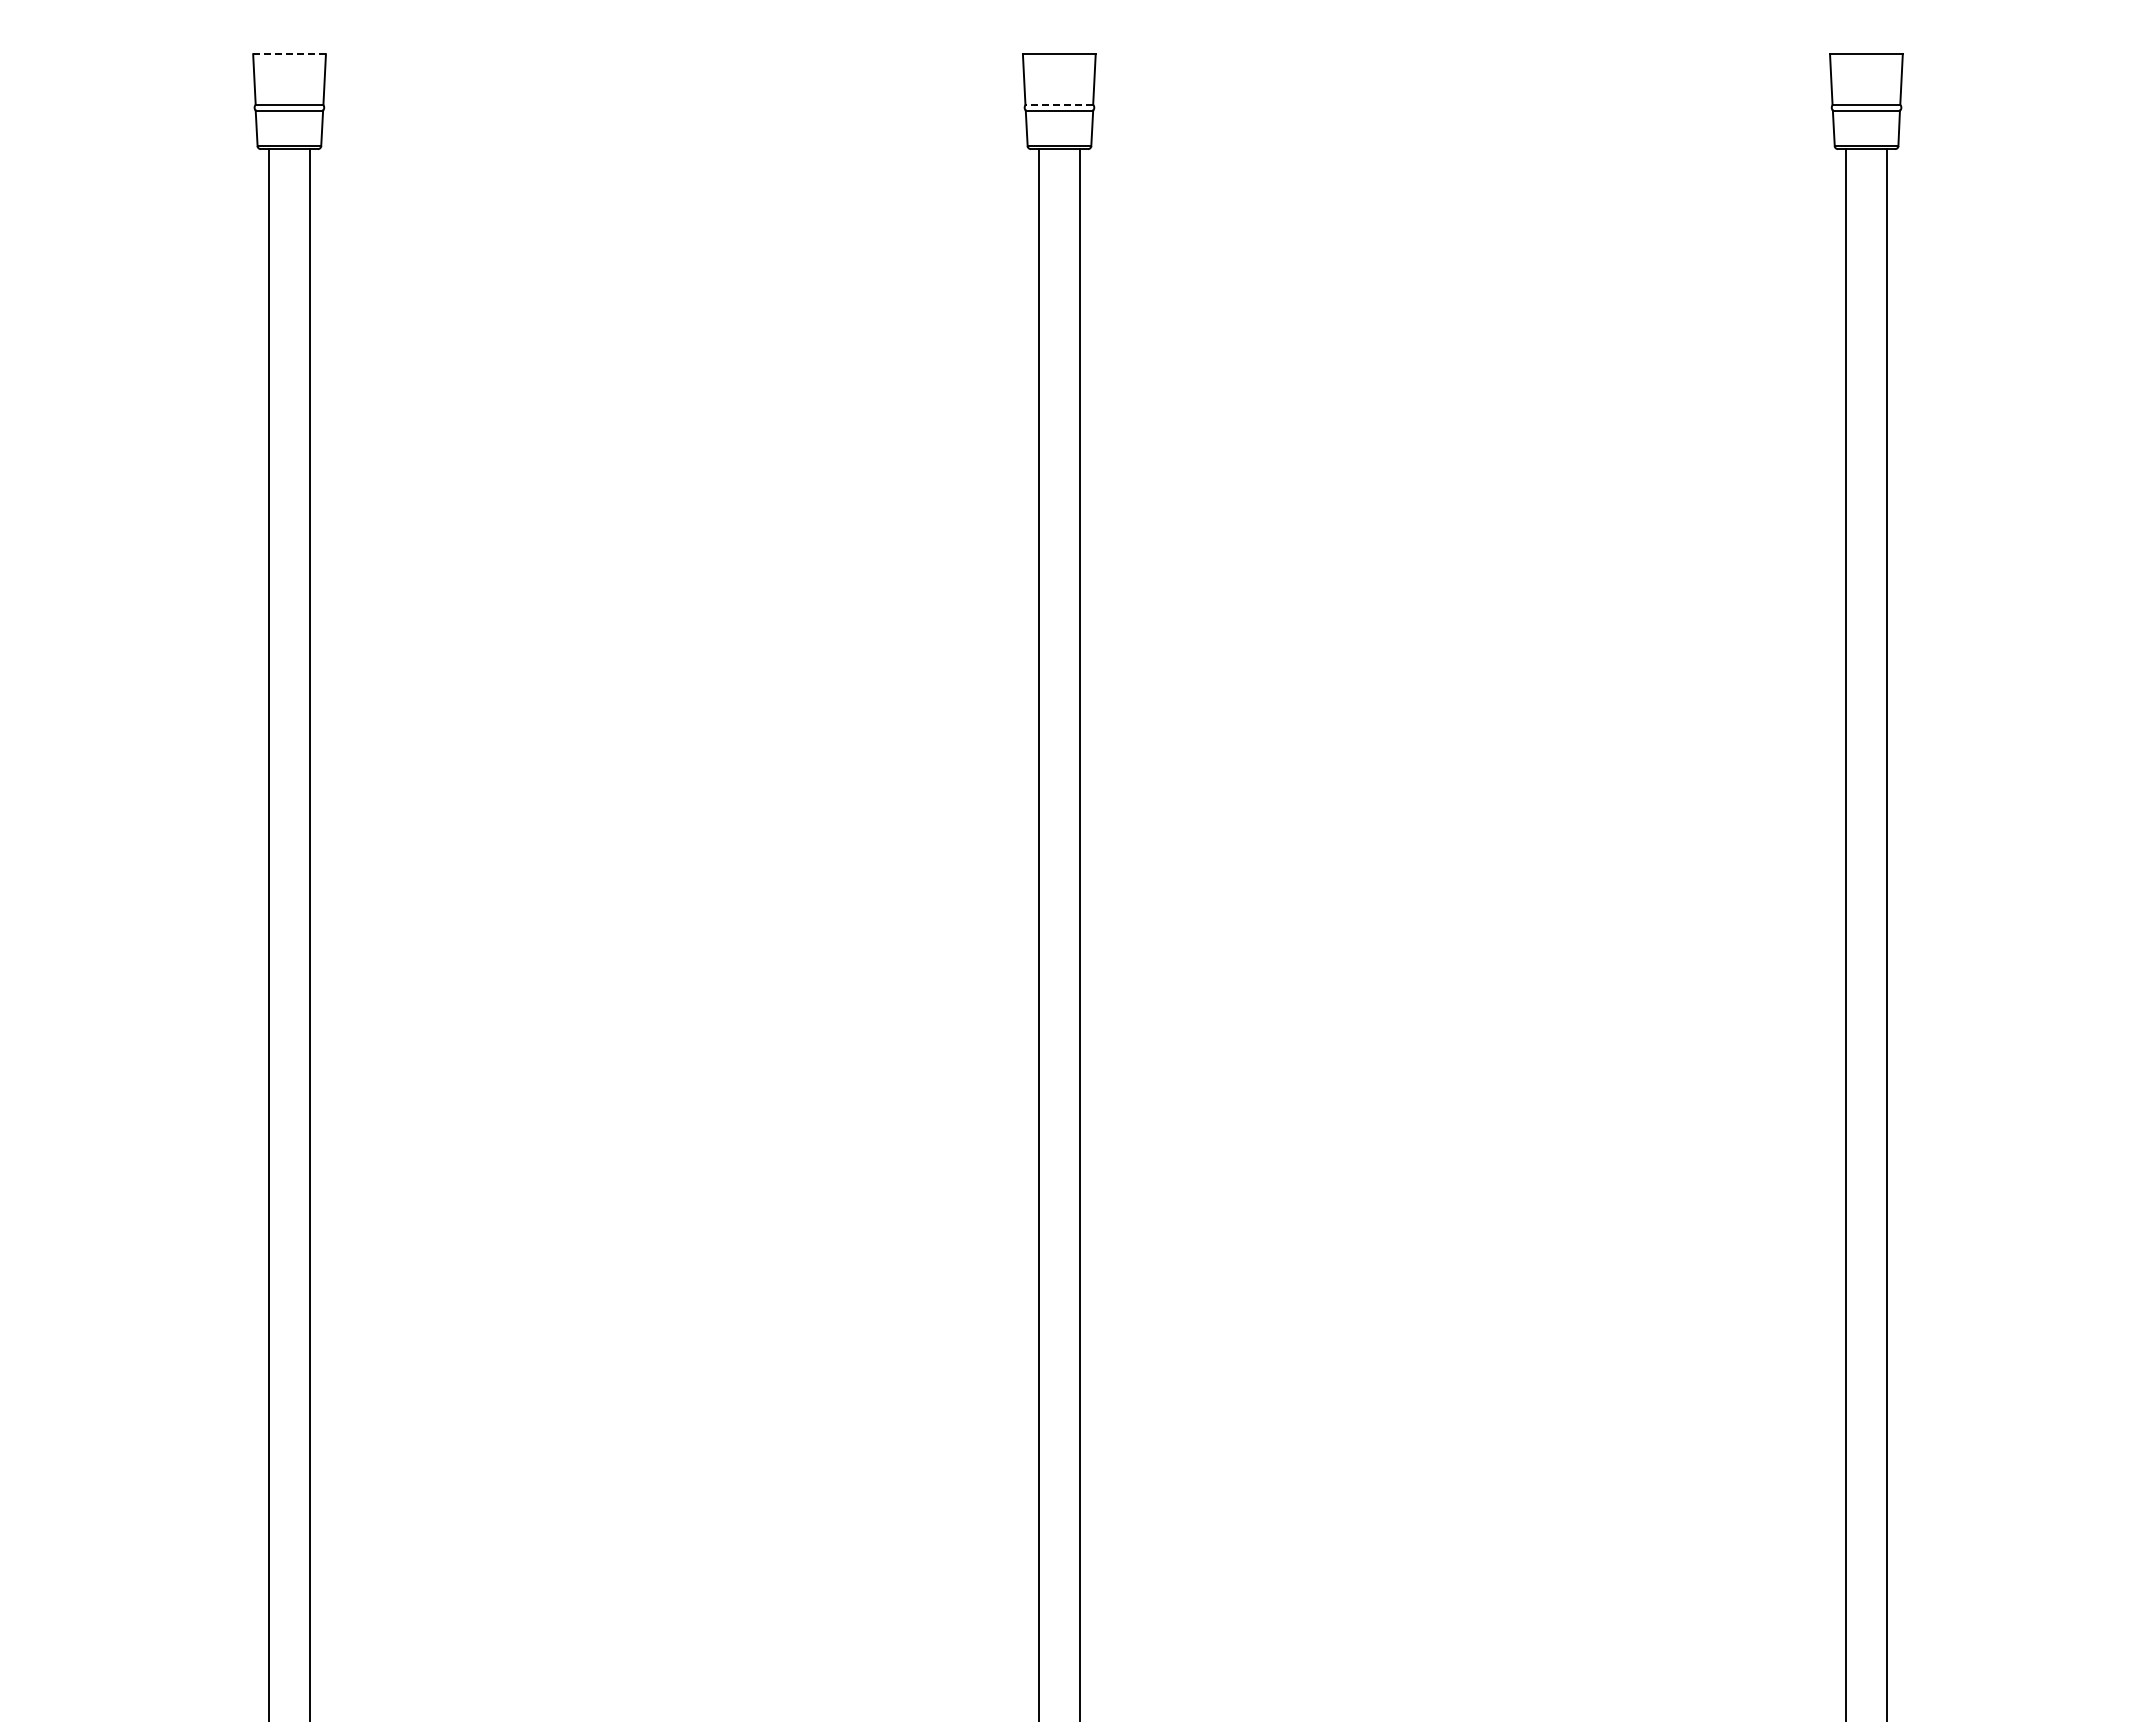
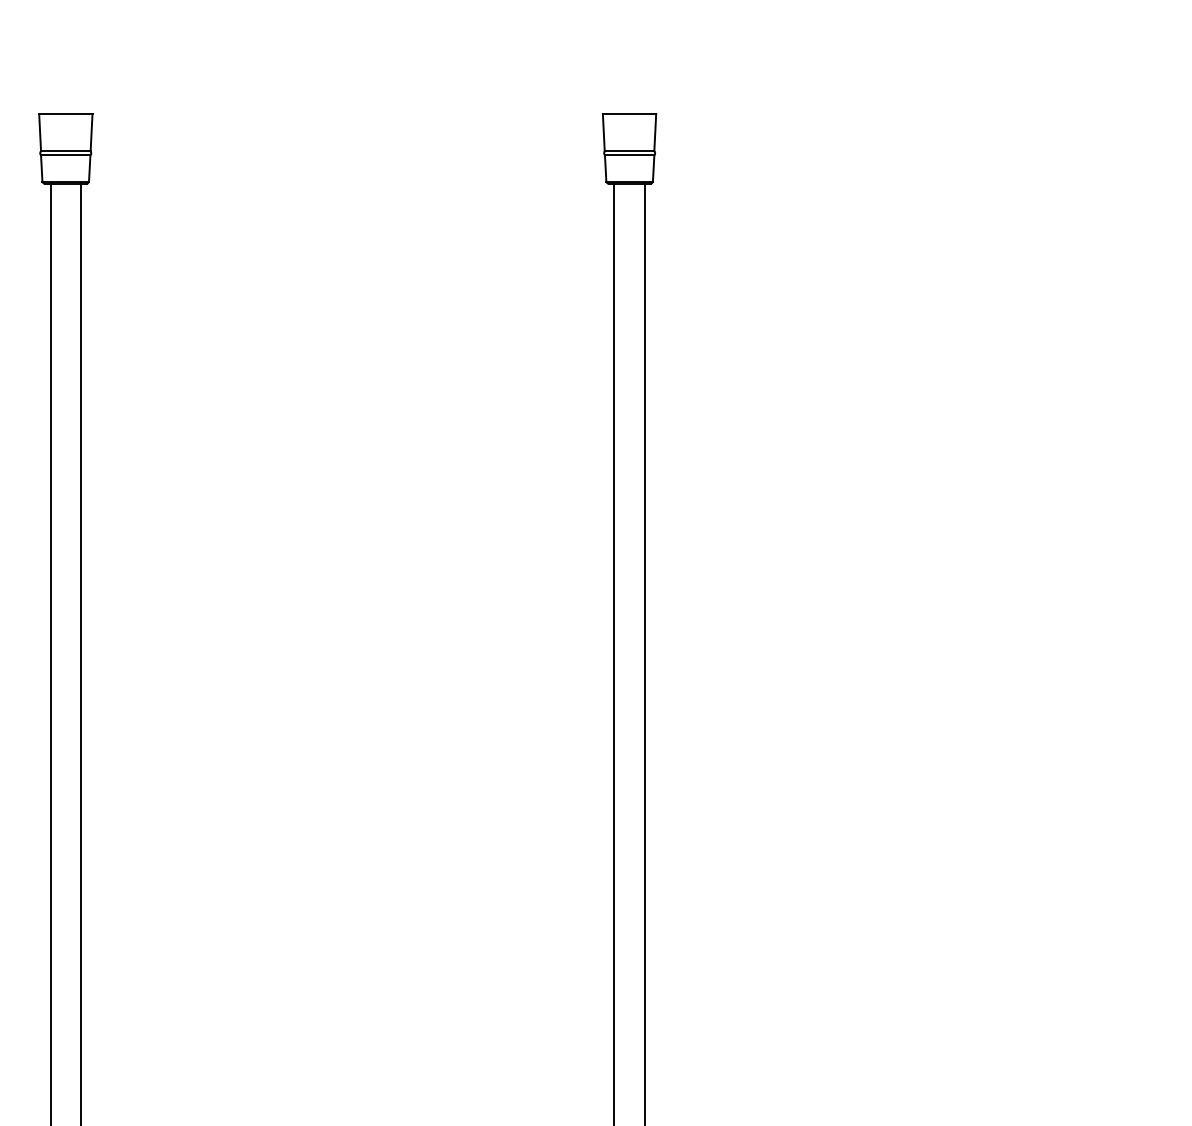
line: (289, 54) -> (65, 114), dashed -> solid
line: (1059, 104) -> (629, 150), dashed -> solid

